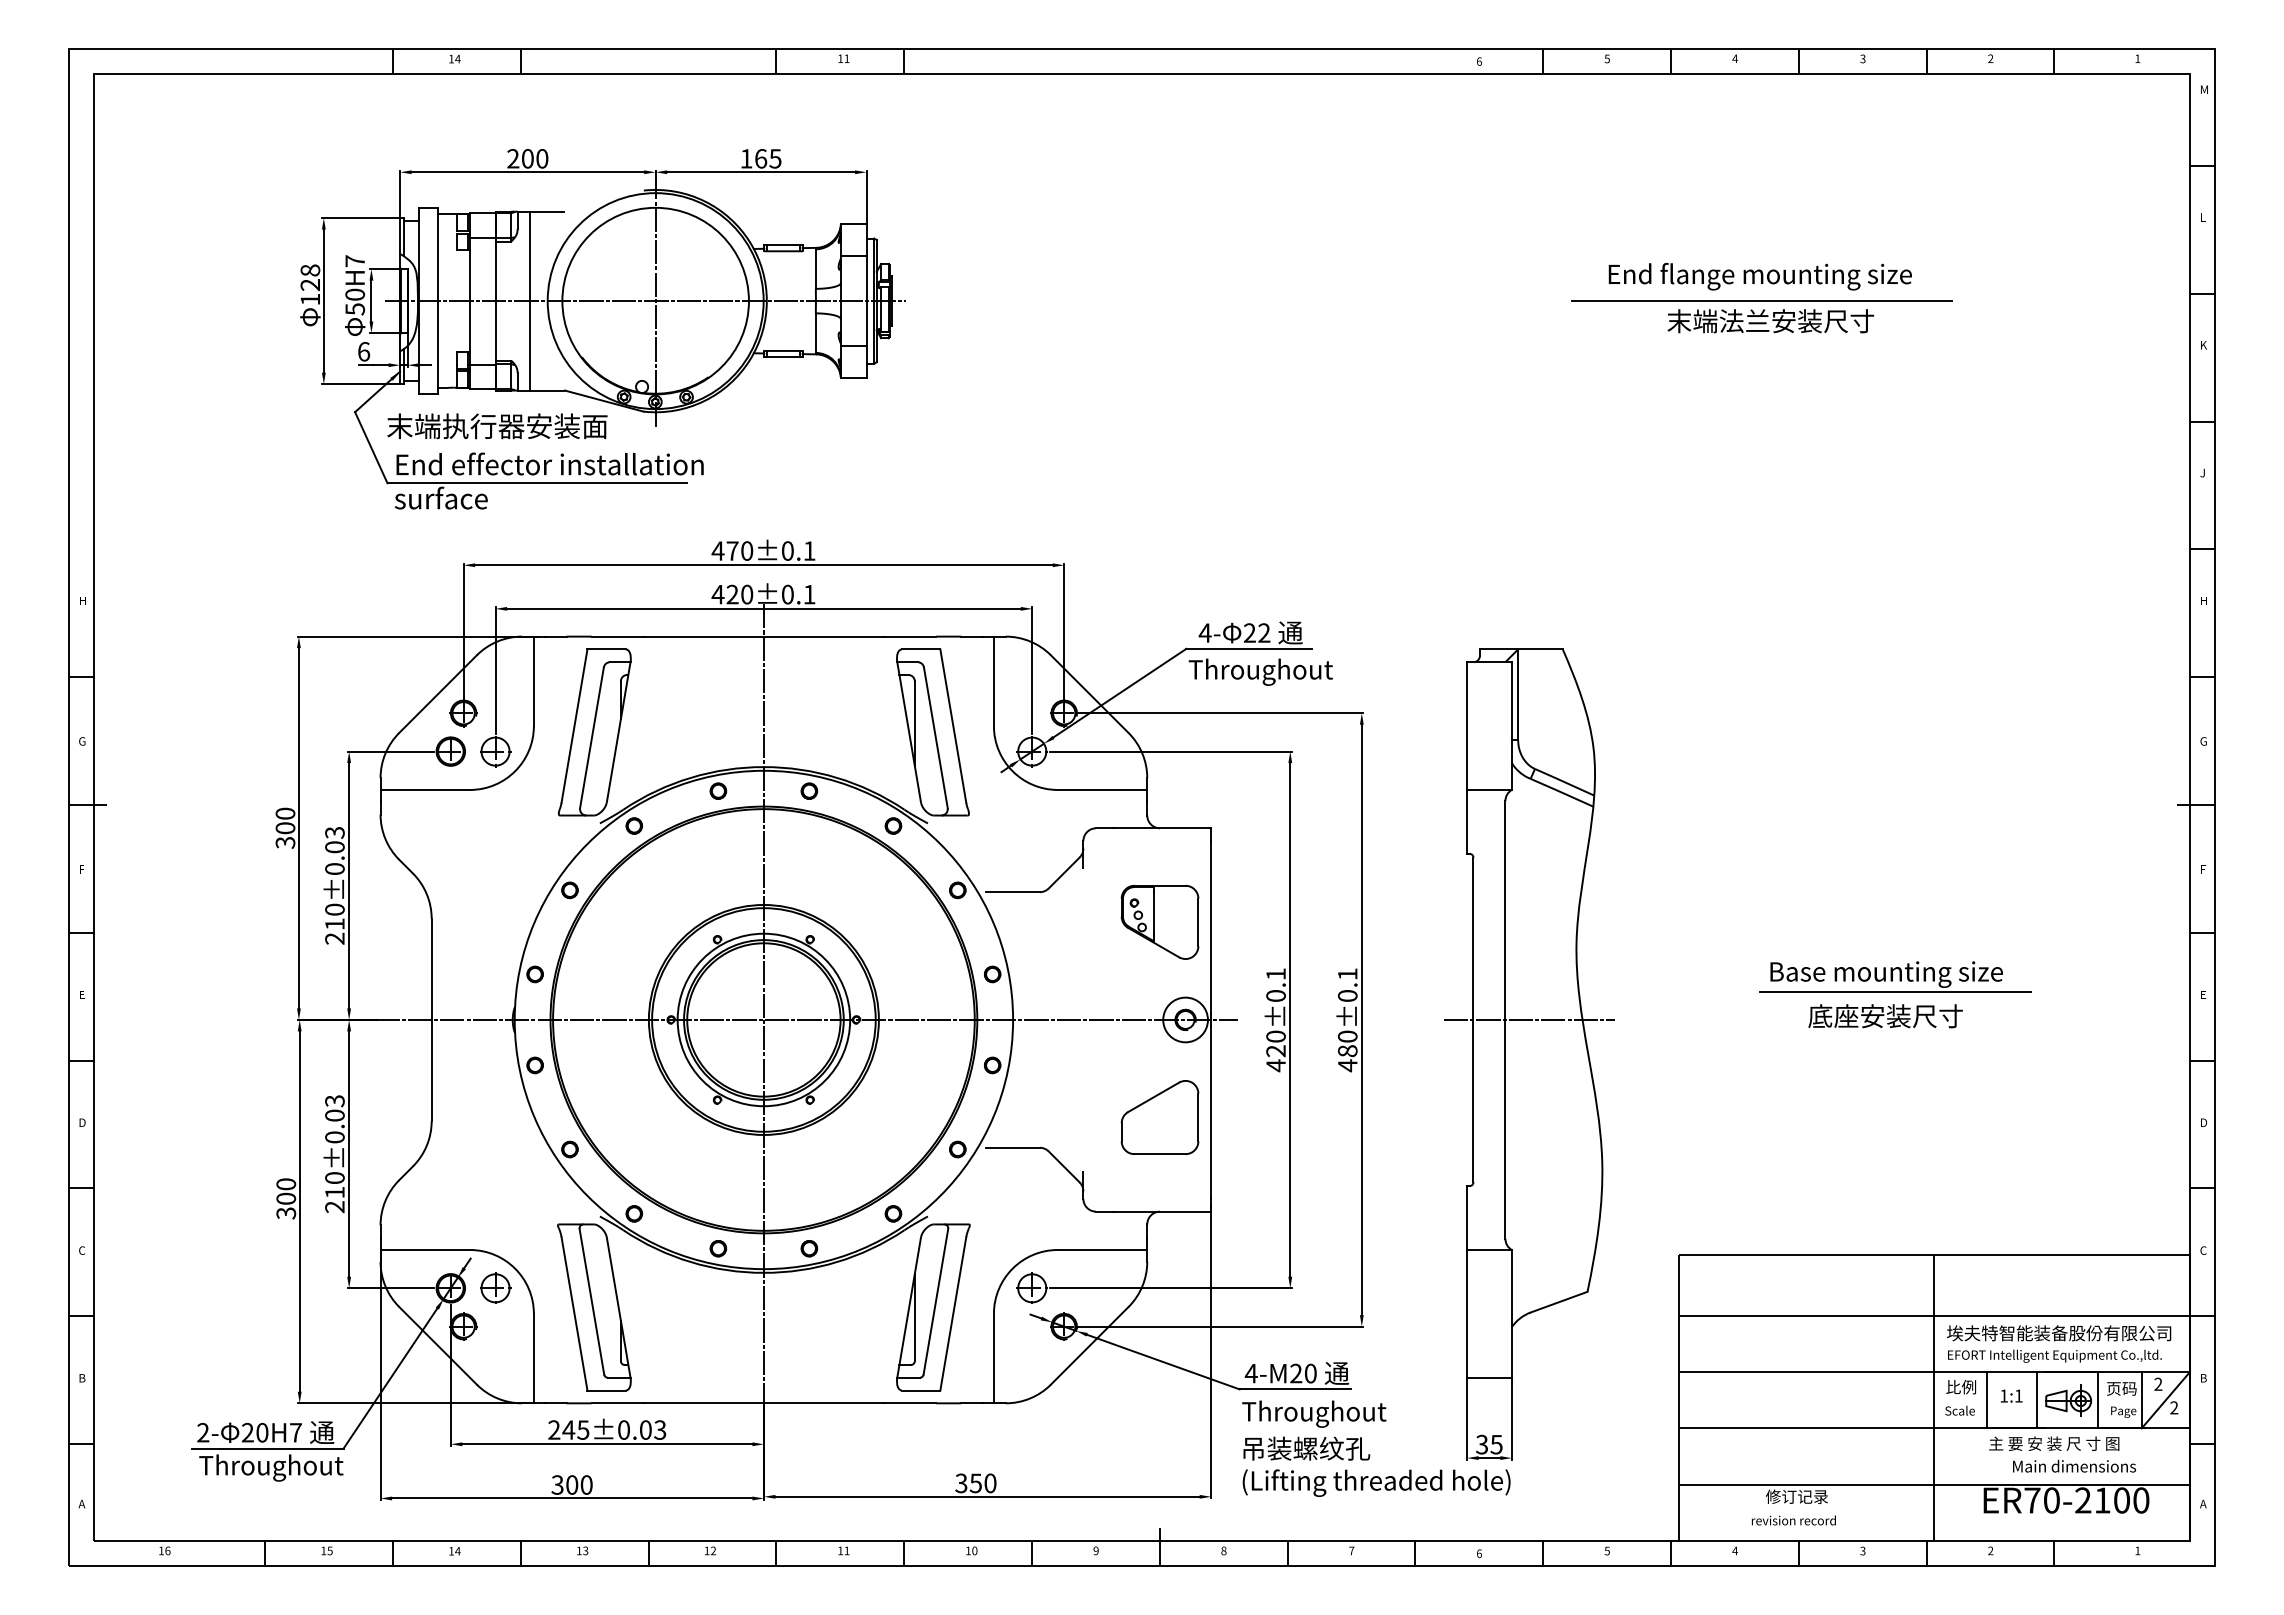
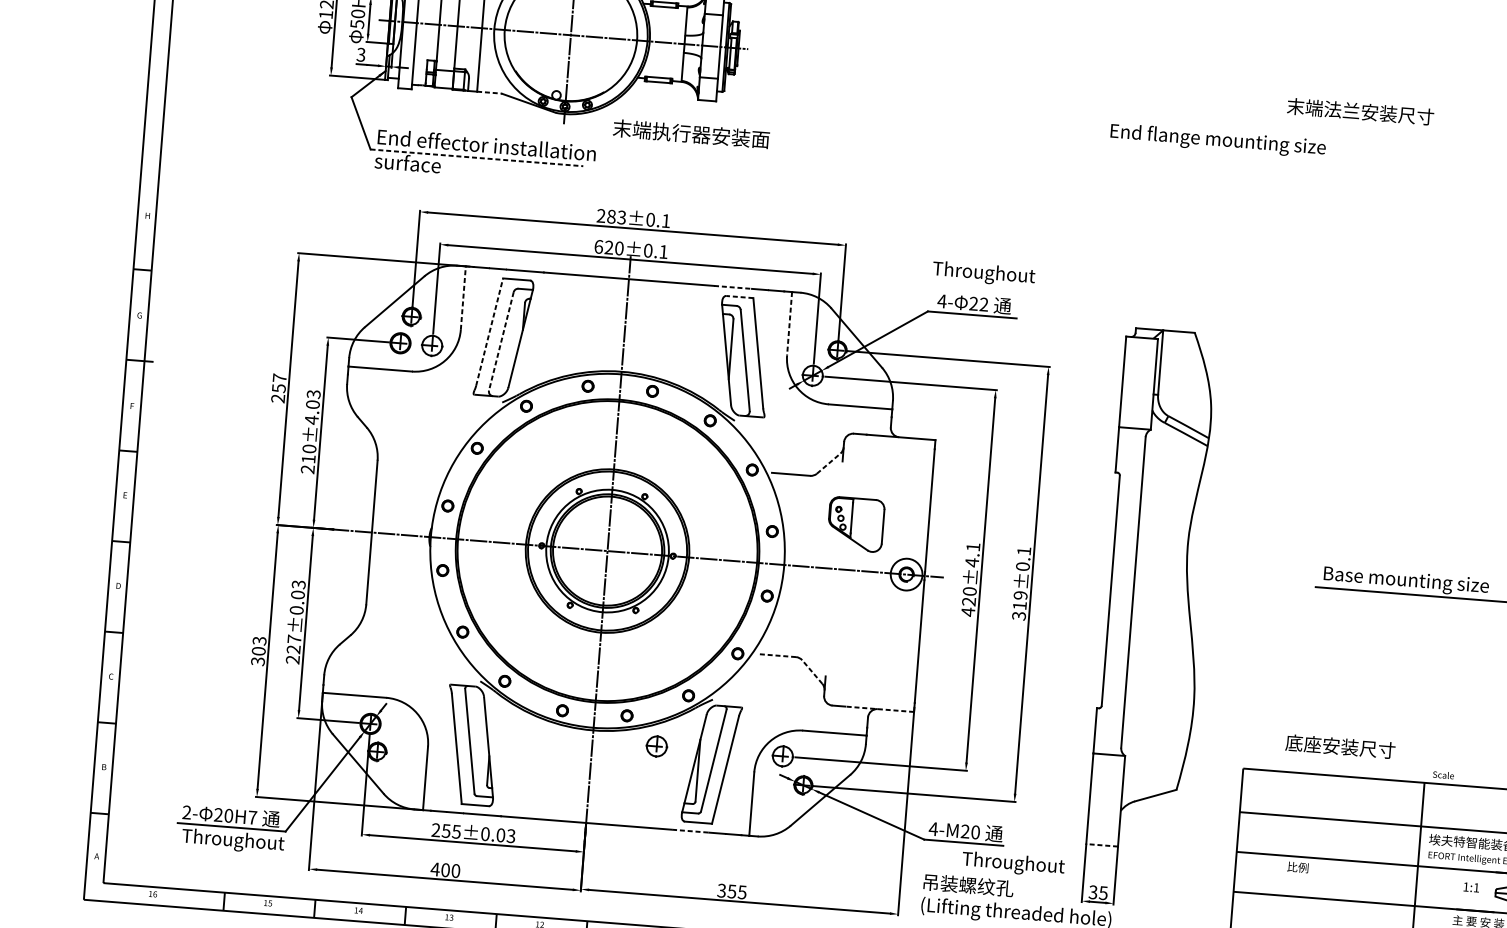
text: (1759, 276) -> (1217, 140), moved
line: (1761, 300) -> (1355, 96), removed
text: (363, 351) -> (360, 54), 6 -> 3
line: (547, 390) -> (489, 92), solid -> dashed
text: (497, 426) -> (691, 134), moved
line: (537, 483) -> (476, 157), solid -> dashed
text: (732, 550) -> (611, 216), 470±0.1 -> 283±0.1
text: (717, 594) -> (598, 246), 420±0.1 -> 620±0.1
line: (910, 636) -> (732, 287), solid -> dashed
line: (920, 649) -> (739, 297), solid -> dashed
text: (1260, 671) -> (983, 273), moved
line: (533, 681) -> (463, 298), solid -> dashed
line: (993, 681) -> (789, 323), solid -> dashed
line: (574, 726) -> (489, 332), solid -> dashed
line: (591, 738) -> (501, 341), solid -> dashed
text: (285, 827) -> (279, 387), 300 -> 257
text: (334, 868) -> (311, 419), ±0.03 -> ±4.03
line: (1064, 873) -> (828, 463), solid -> dashed
part: (1159, 921) -> (855, 523), moved
text: (1275, 995) -> (971, 562), 420±0.1 -> 420±4.1
text: (1885, 1016) -> (1340, 746), moved
line: (1528, 1019) -> (1149, 593), removed
text: (1347, 1051) -> (1019, 606), 480±0.1 -> 319±0.1
part: (1159, 1117) -> (882, 642), removed
line: (1012, 1147) -> (776, 655), solid -> dashed
line: (1064, 1166) -> (812, 671), solid -> dashed
text: (285, 1184) -> (259, 641), 300 -> 303
text: (334, 1185) -> (293, 644), 210 -> 227
line: (1162, 1211) -> (879, 709), solid -> dashed
part: (495, 1287) -> (656, 745), moved
line: (1488, 1377) -> (1101, 845), solid -> dashed
text: (1961, 1387) -> (1298, 867), moved
line: (1986, 1400) -> (1453, 889), removed
line: (2036, 1400) -> (1488, 891), removed
line: (909, 1403) -> (689, 831), solid -> dashed
text: (1959, 1410) -> (1443, 774), moved
text: (1314, 1413) -> (1013, 863), moved
text: (568, 1429) -> (446, 830), 245 -> 255
text: (990, 1483) -> (742, 892), 350 -> 355
text: (557, 1484) -> (435, 869), 300 -> 400

